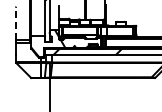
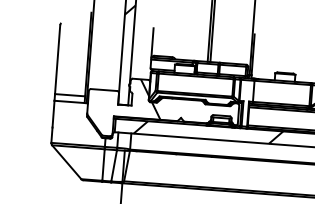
line: (15, 23) -> (56, 59), dashed -> solid

